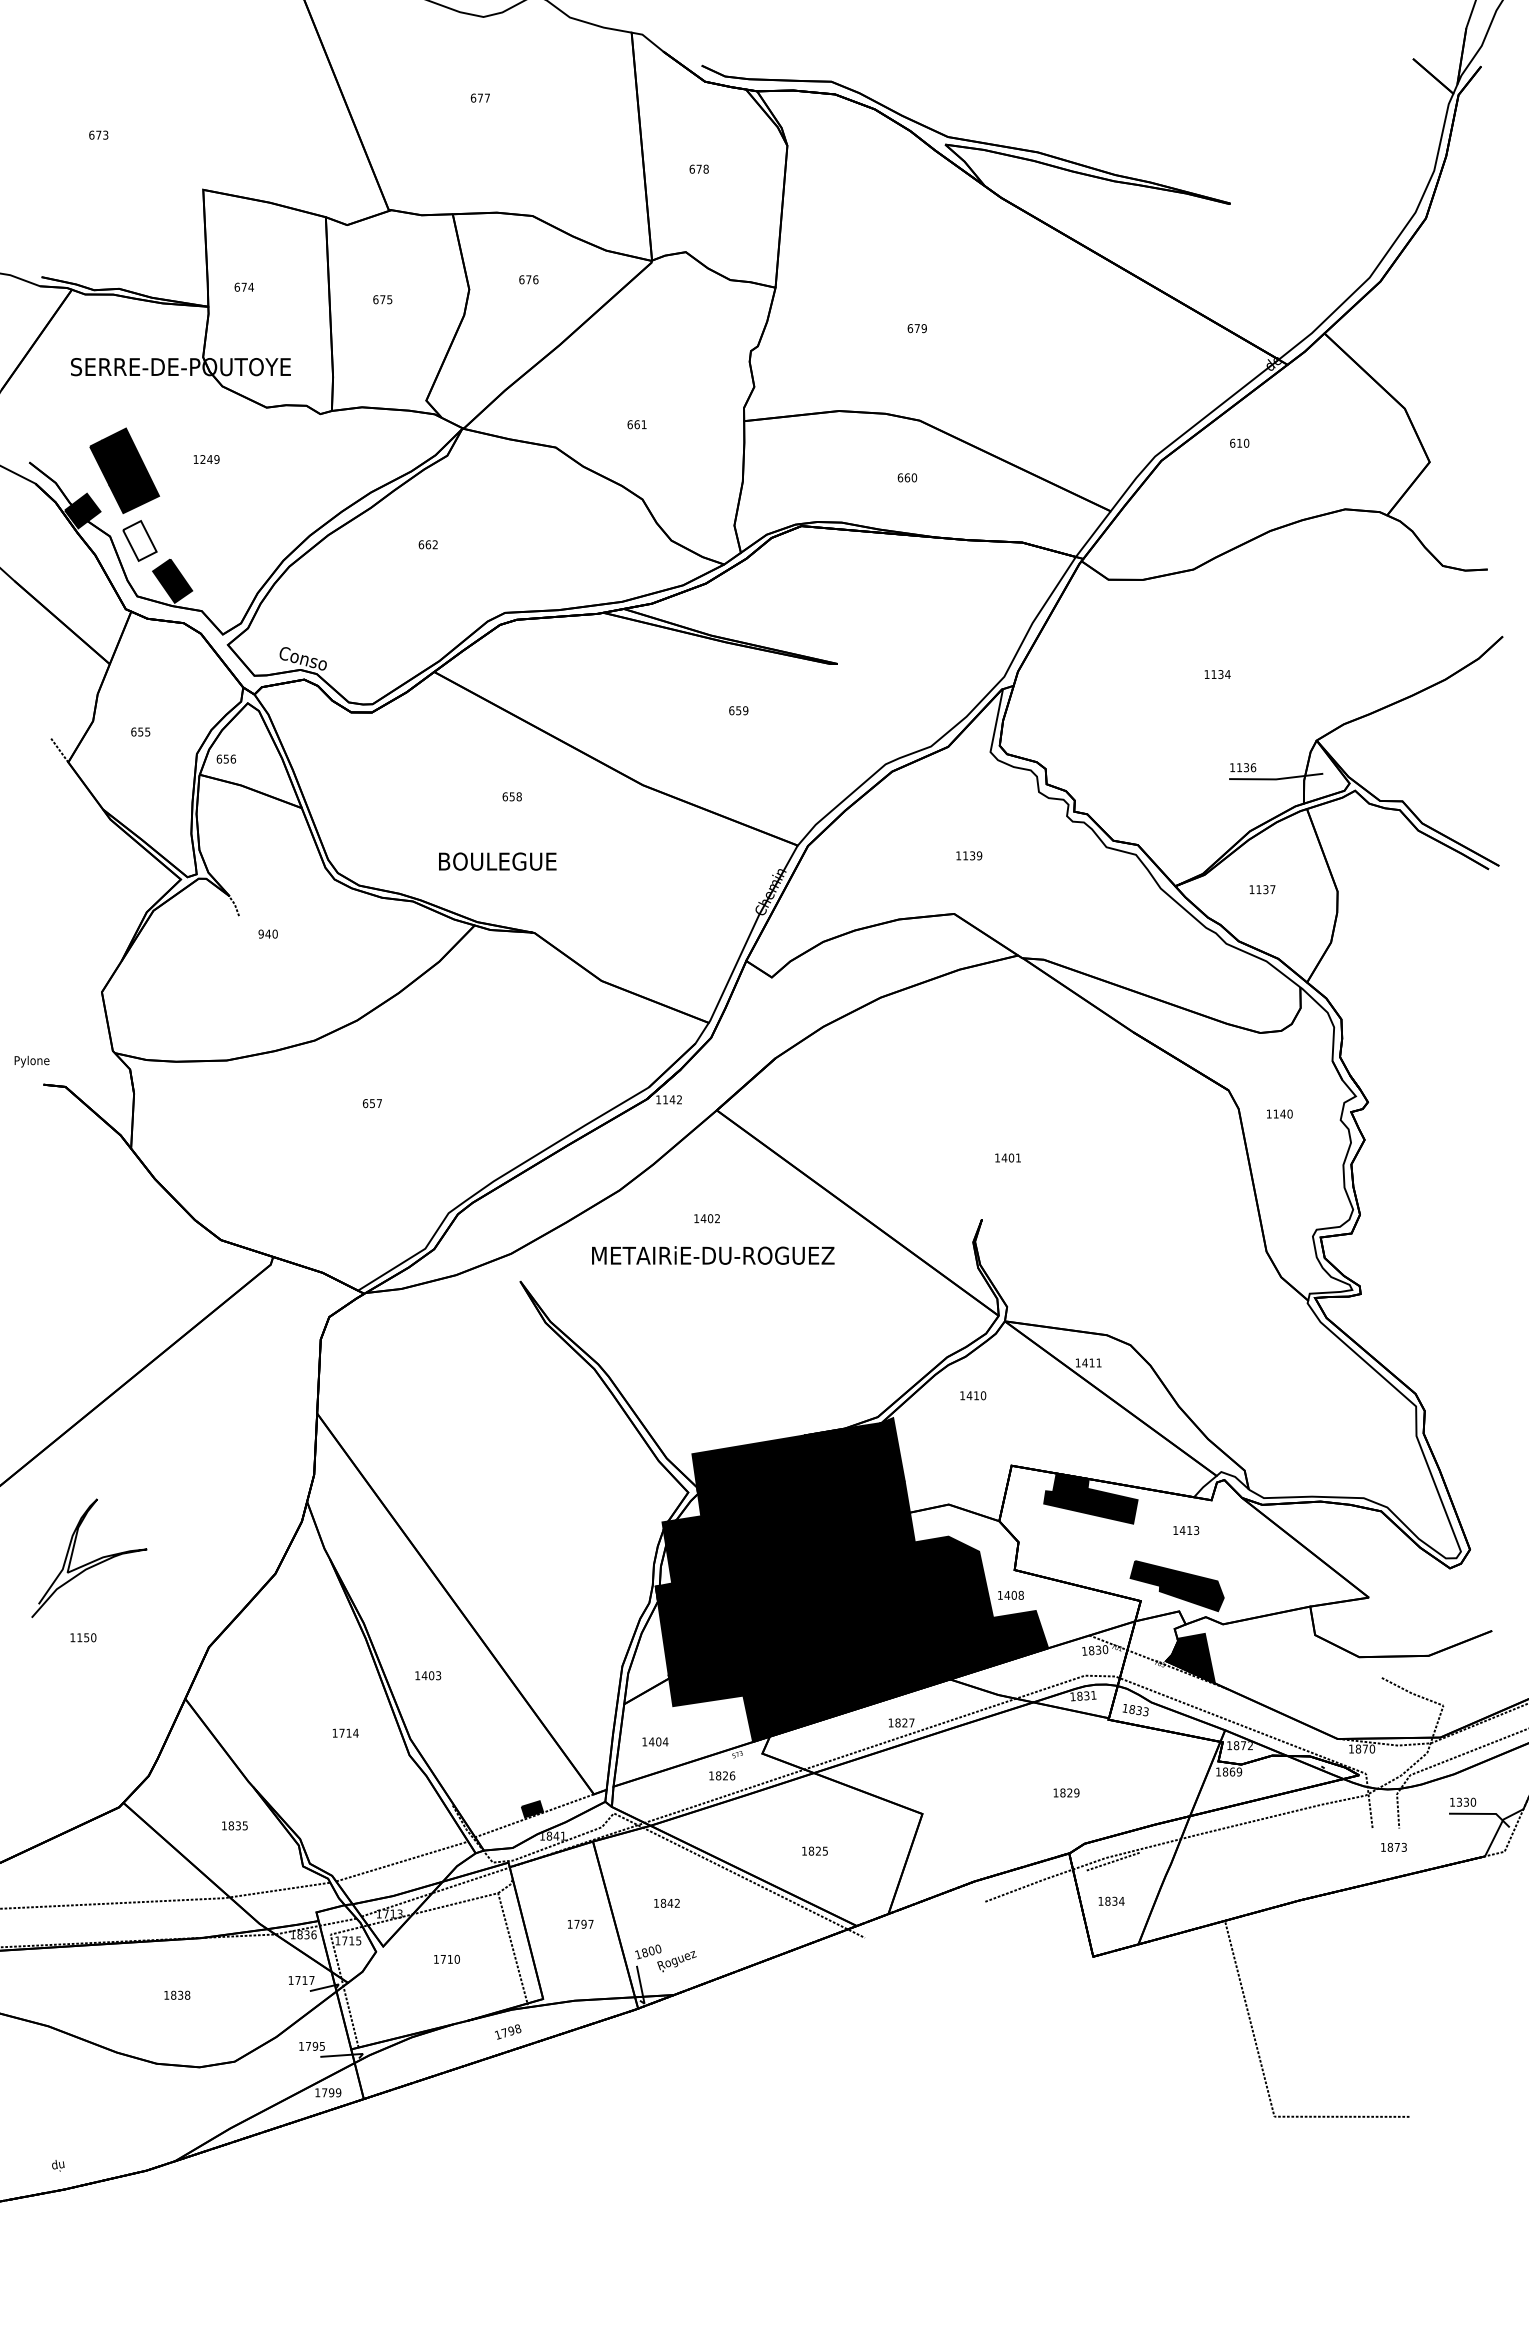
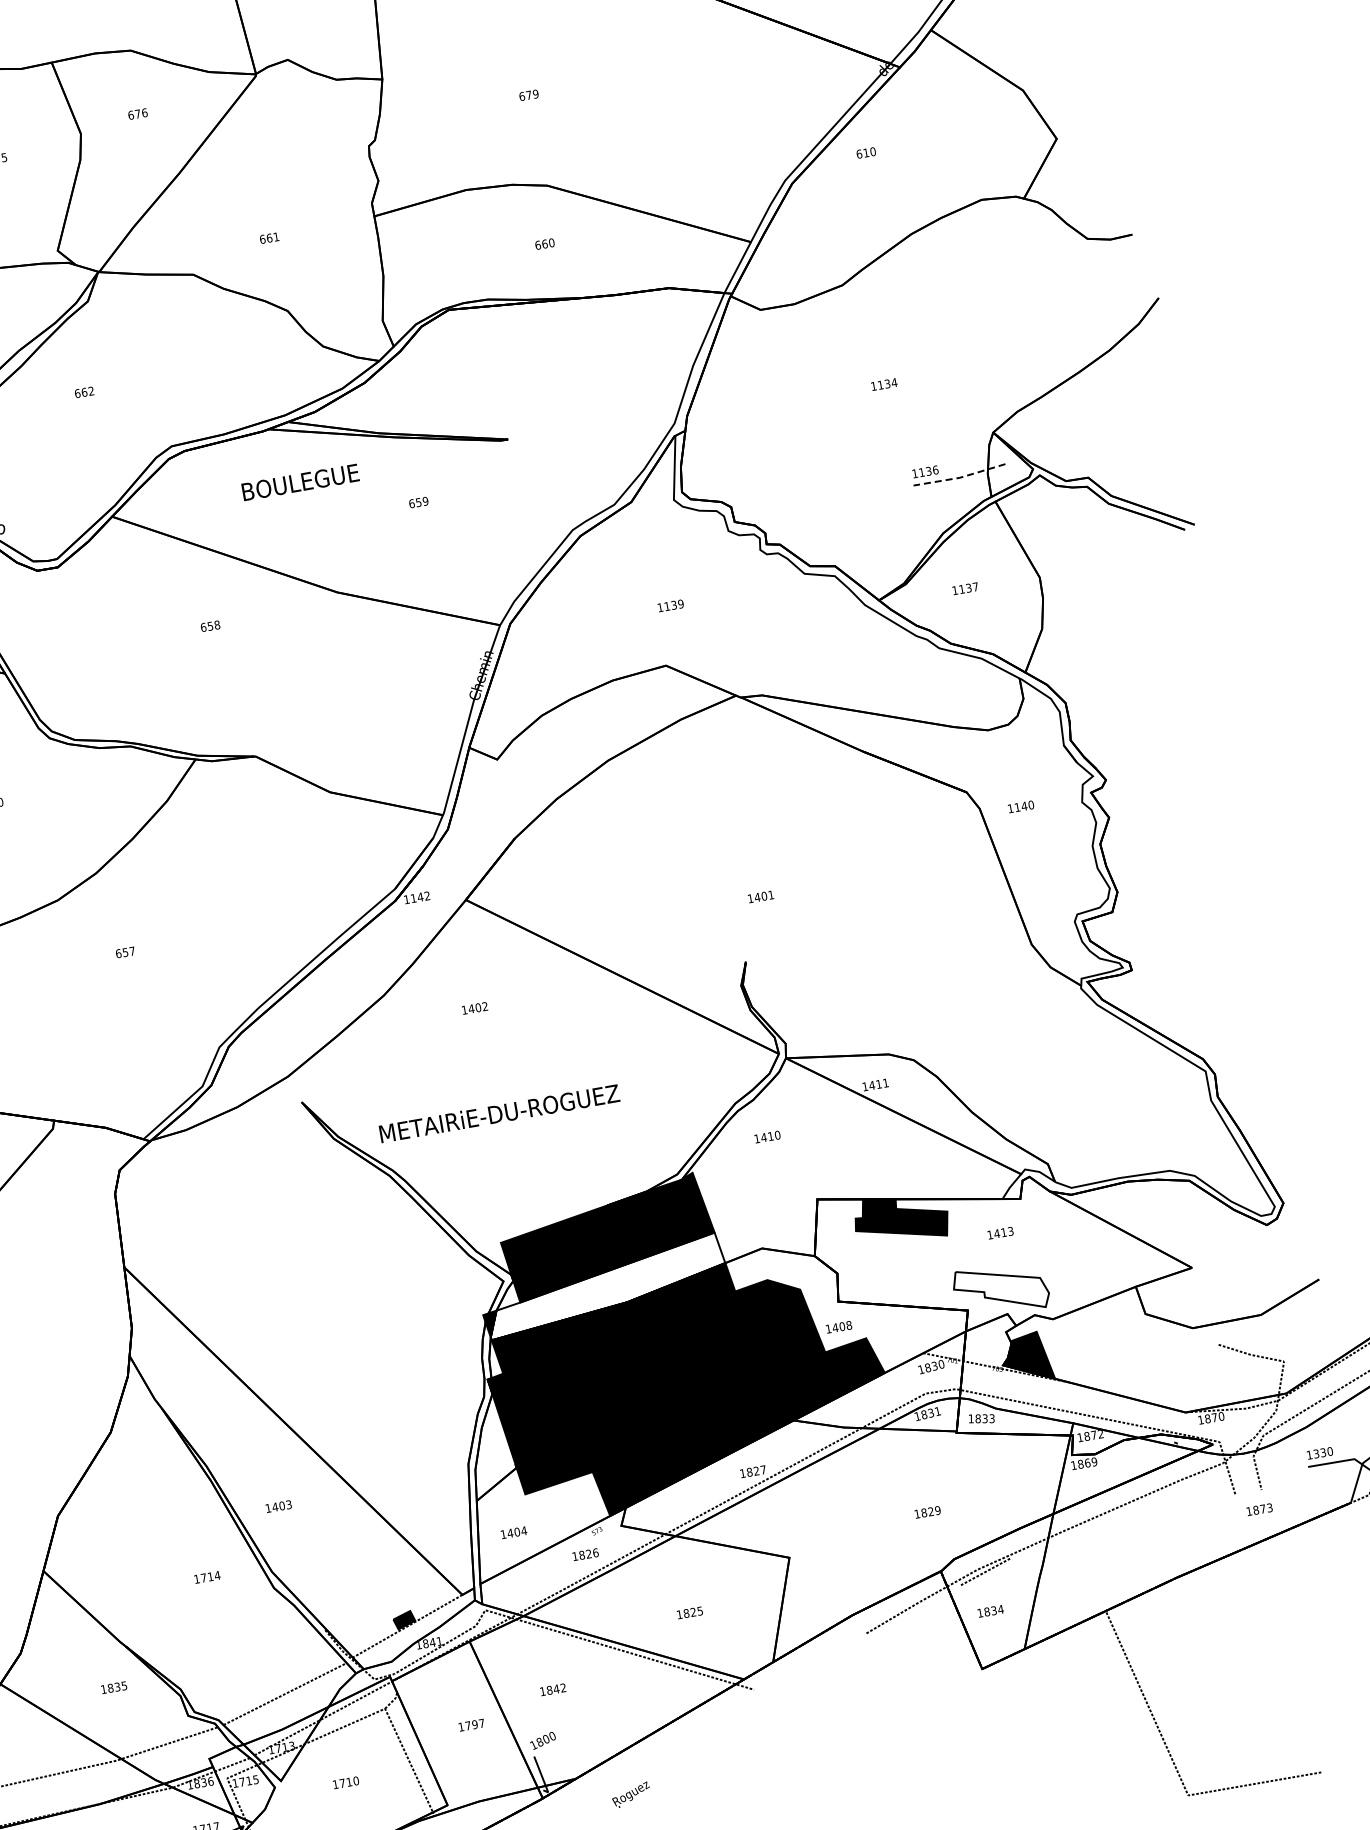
line: (1276, 779) -> (960, 477), solid -> dashed
text: (497, 861) -> (300, 482), moved
text: (713, 1255) -> (499, 1113), moved
fill: (787, 1514) -> (605, 1285), removed
fill: (1176, 1586) -> (1000, 1290), removed
part: (676, 1961) -> (630, 1795), moved

